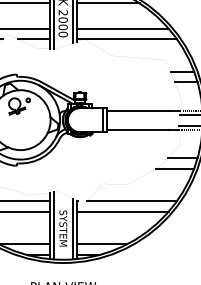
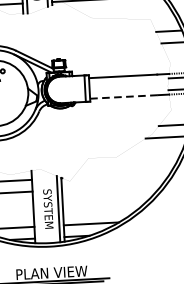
line: (138, 129) -> (124, 96), solid -> dashed
line: (132, 201) -> (122, 175), removed
line: (122, 211) -> (111, 187), removed
line: (53, 225) -> (37, 206), removed

